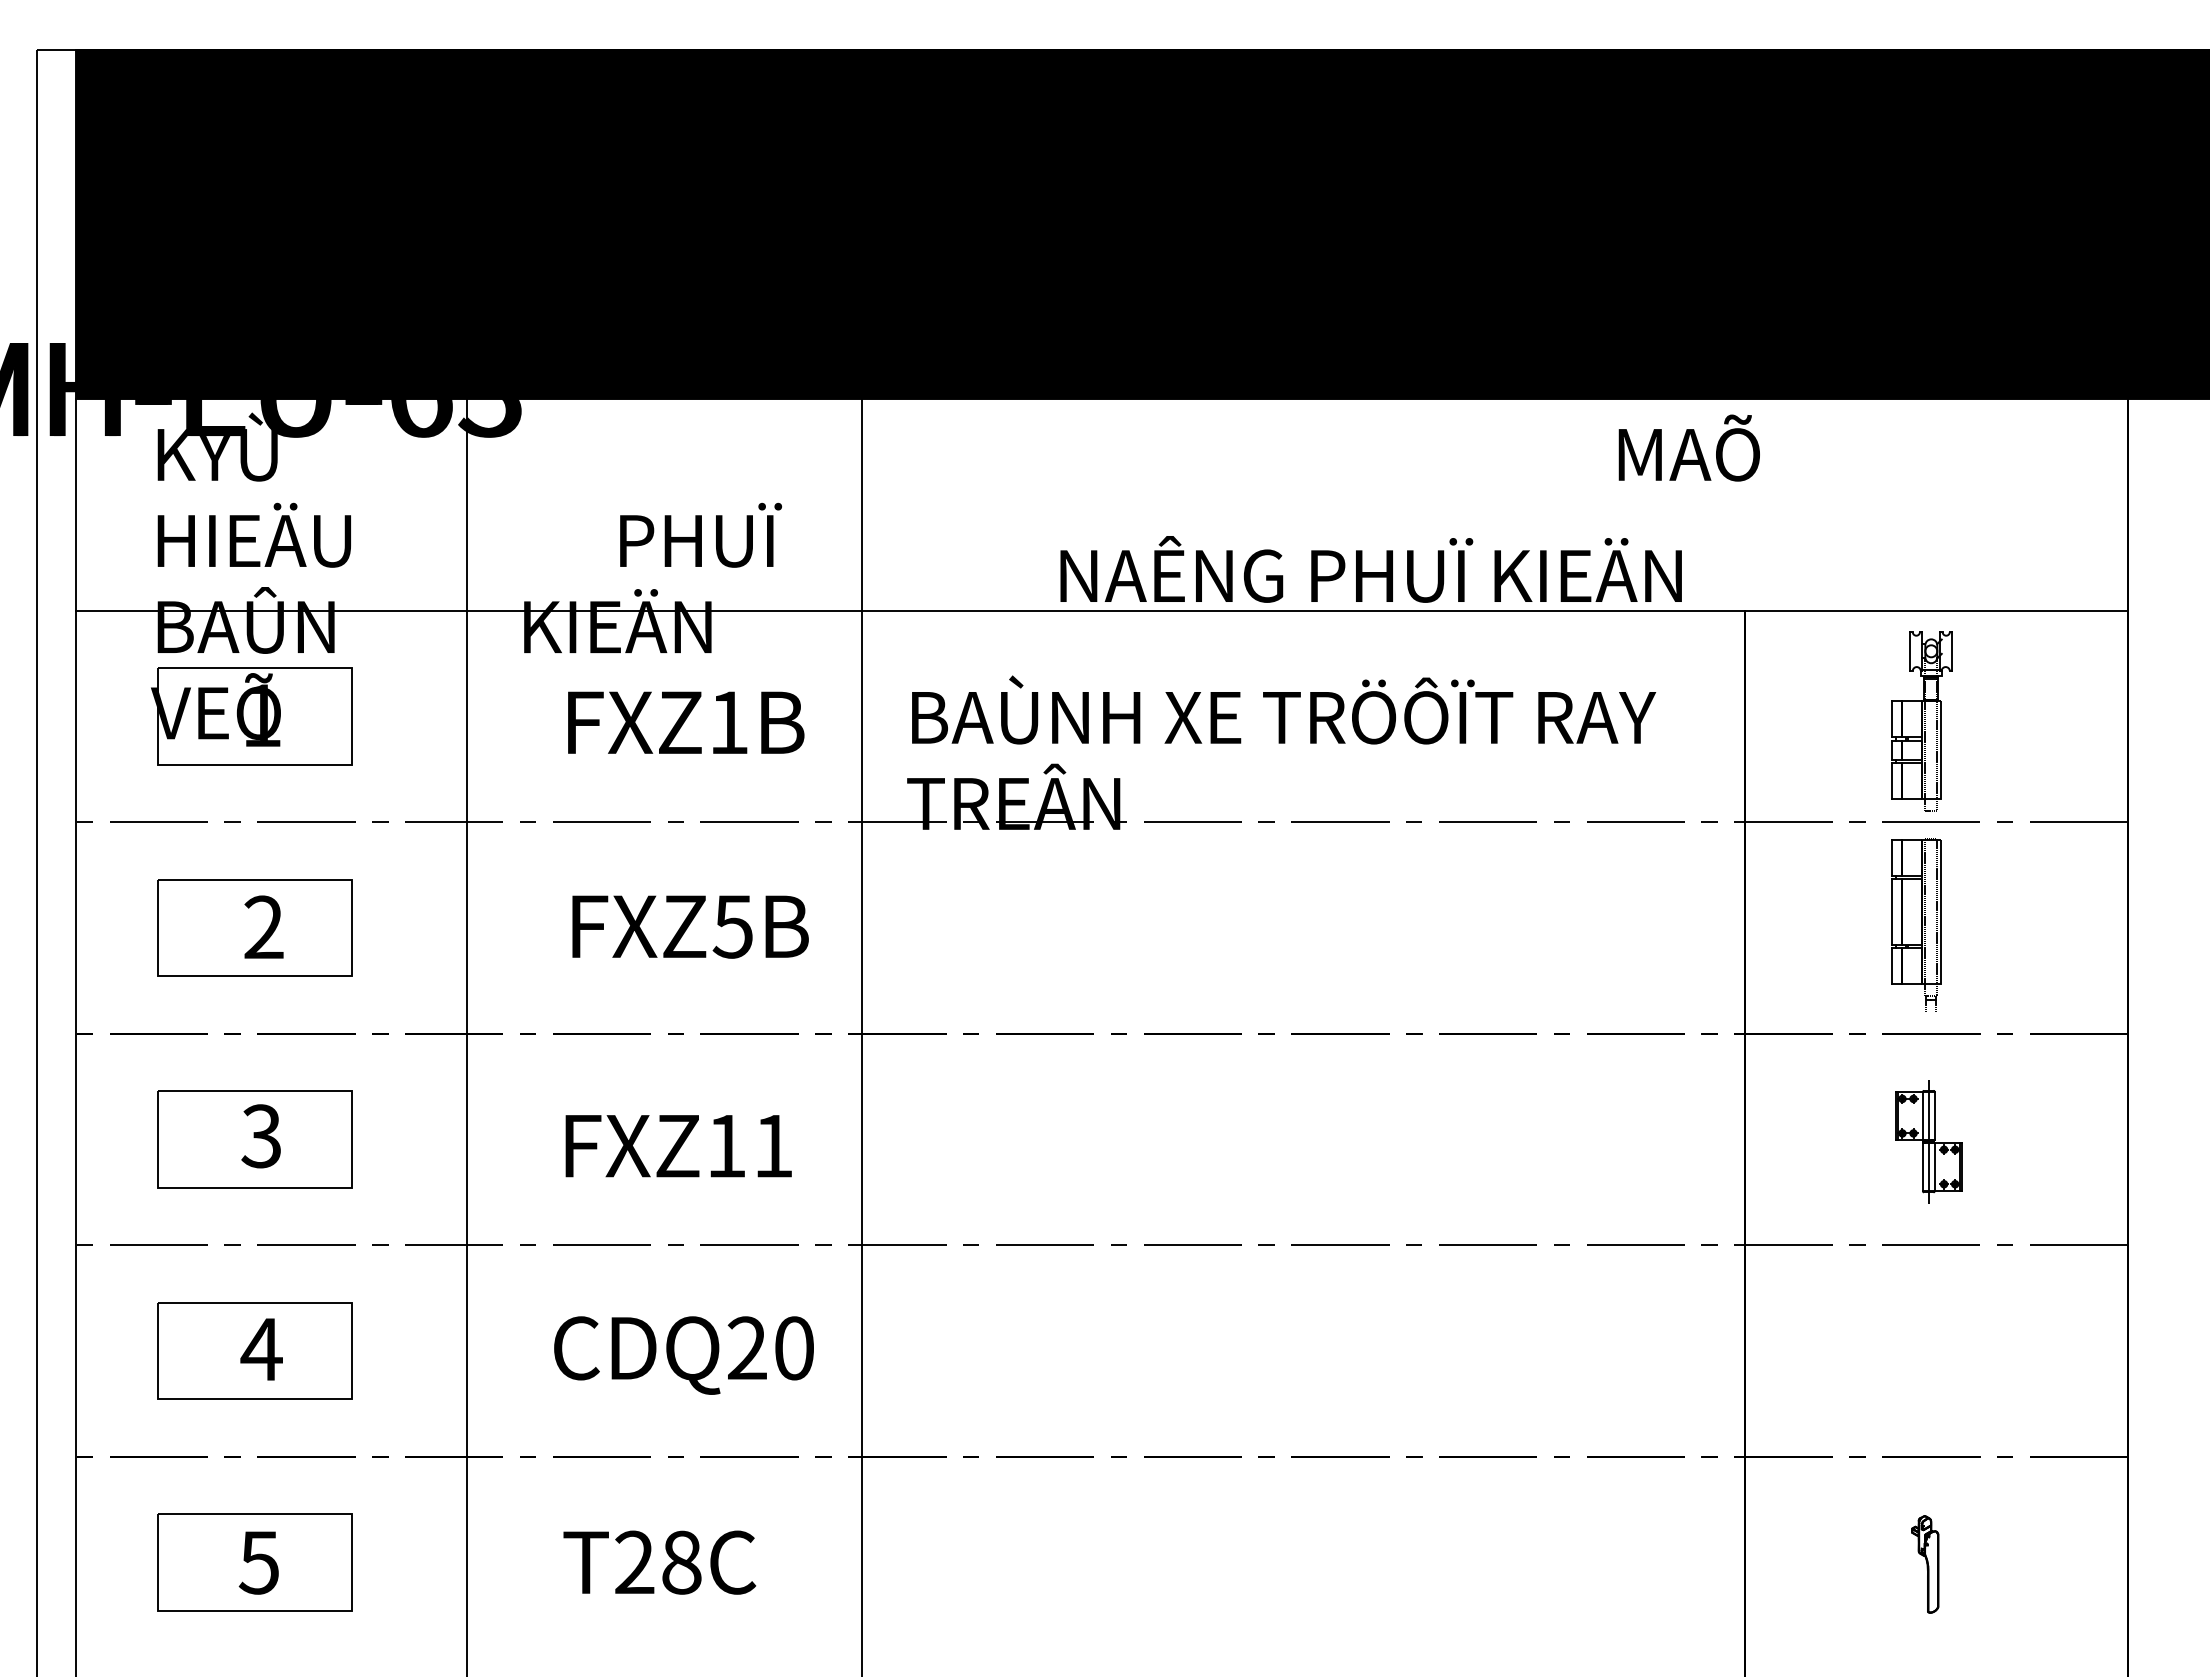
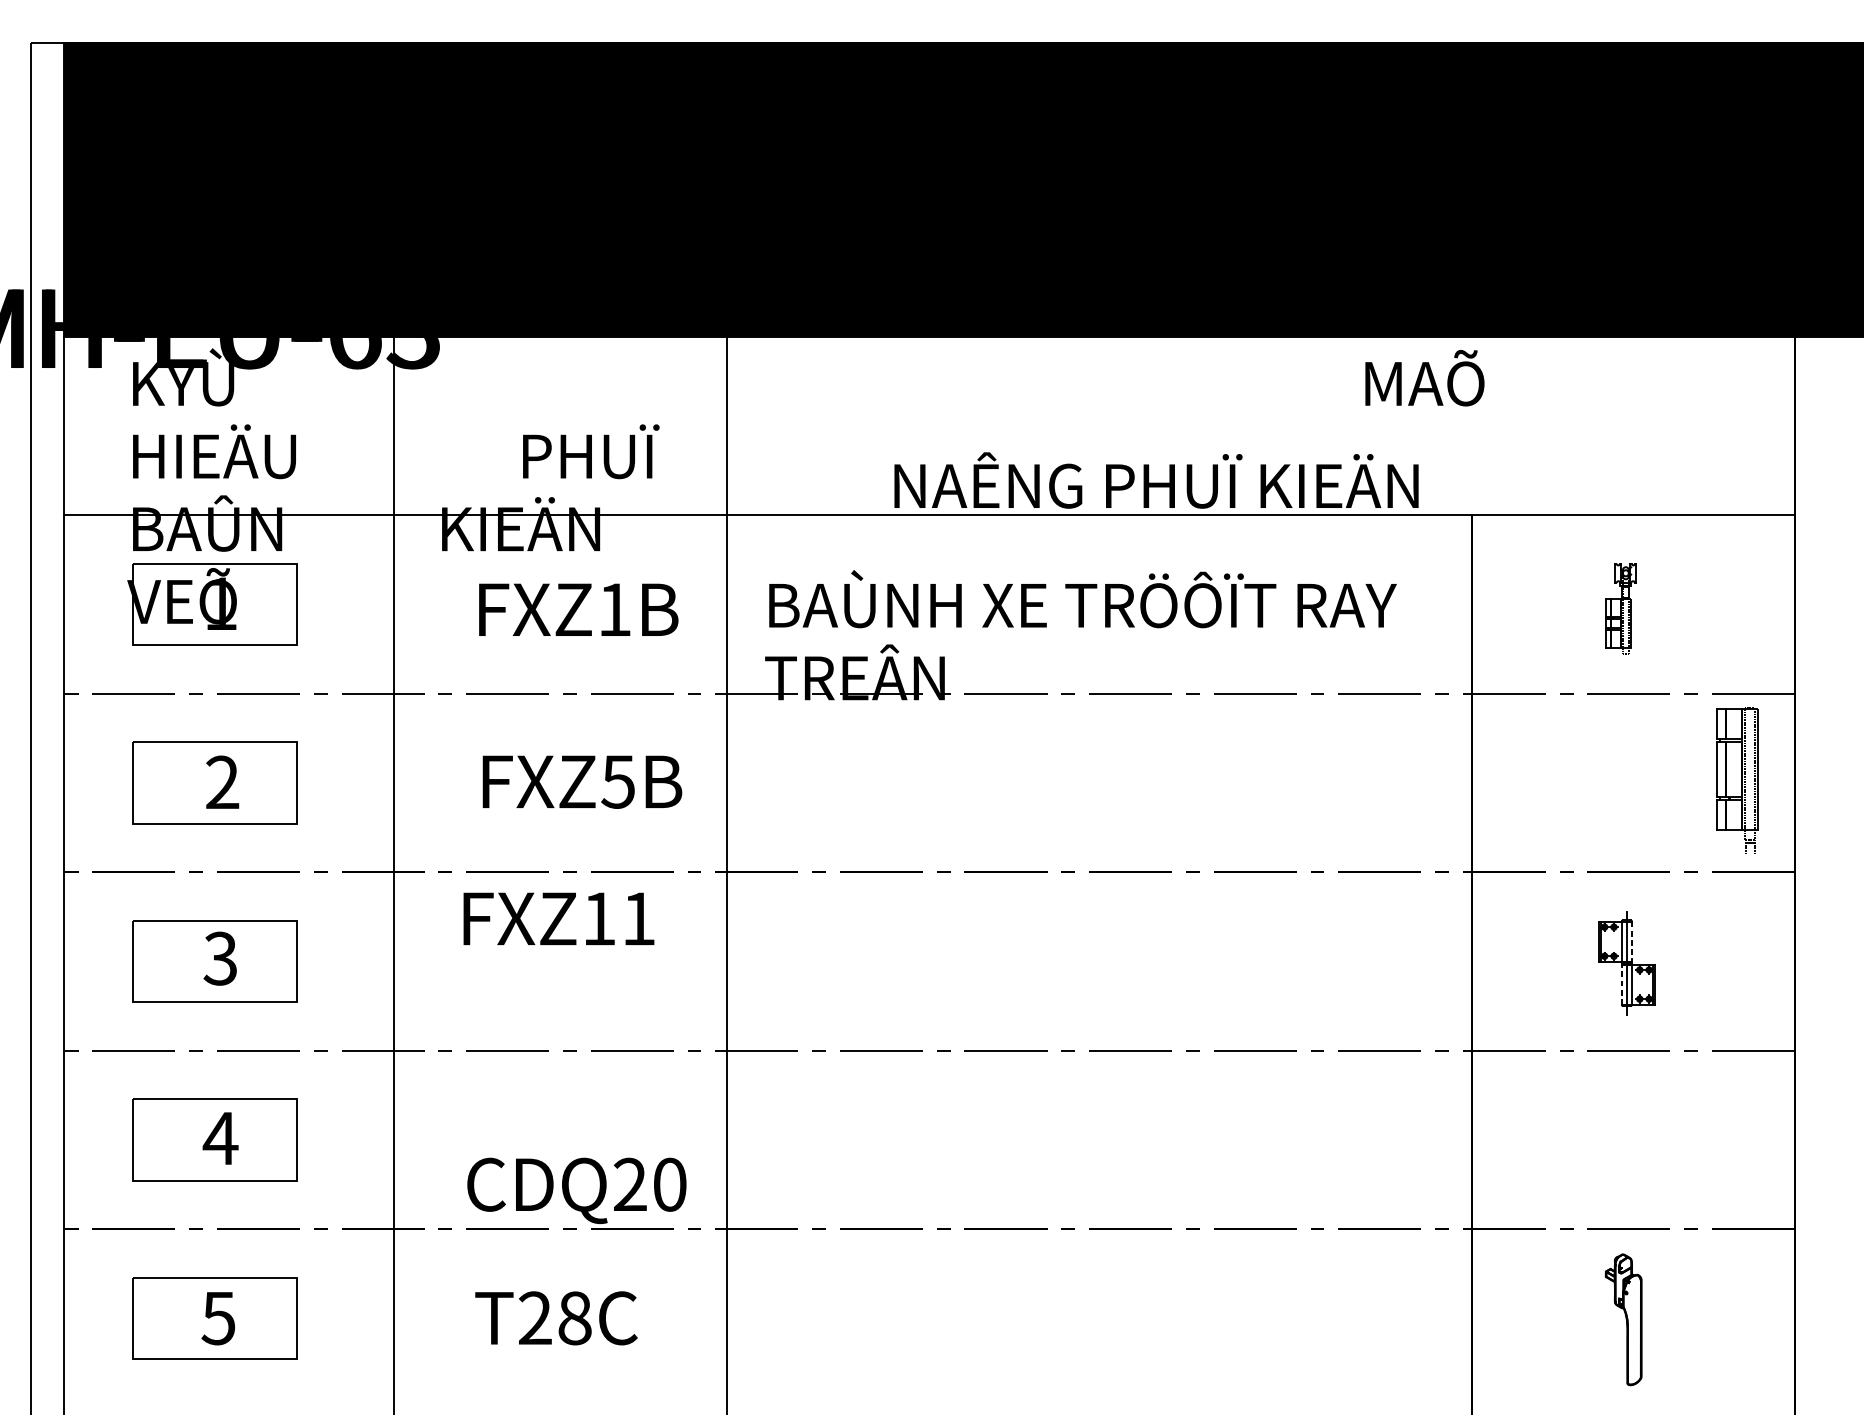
part: (1921, 721) -> (1620, 608), size x0.6
part: (1916, 924) -> (1737, 780), moved
line: (1934, 1115) -> (1631, 941), solid -> dashed
text: (678, 1146) -> (558, 919), moved
line: (1922, 1167) -> (1621, 985), solid -> dashed
text: (683, 1355) -> (576, 1190), moved
part: (1925, 1564) -> (1624, 1319), size x1.6

